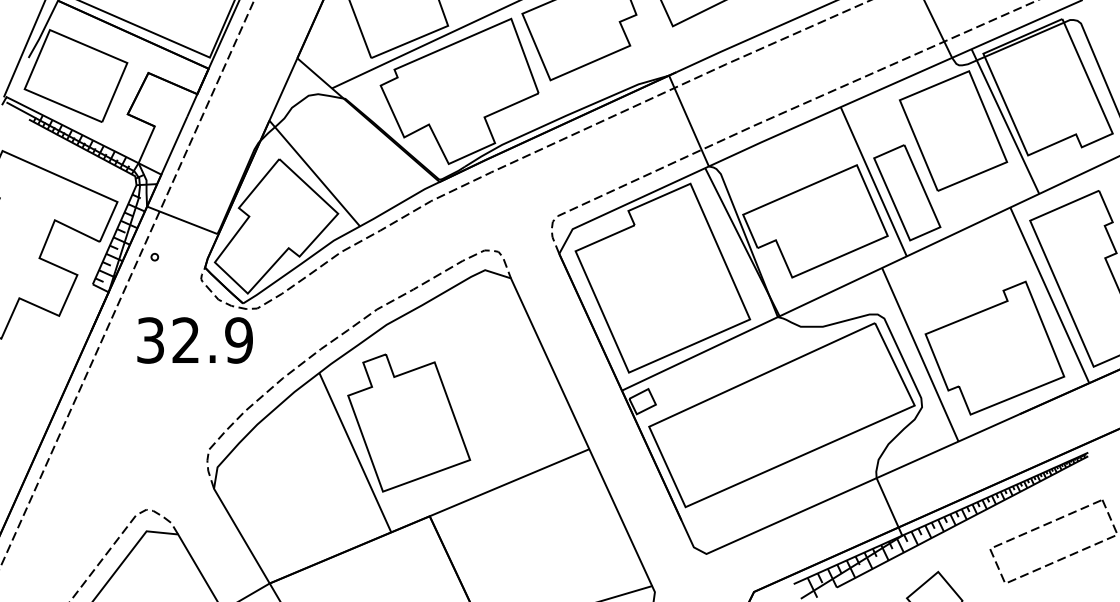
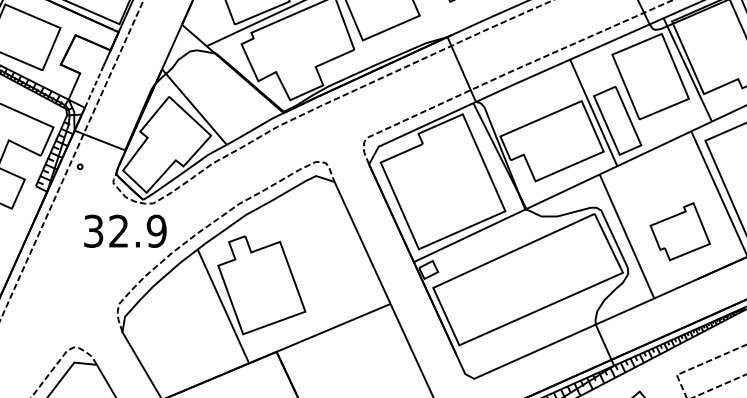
line: (174, 145) -> (94, 87), solid -> dashed
text: (194, 340) -> (124, 231), moved
part: (994, 347) -> (679, 231), size x0.6

